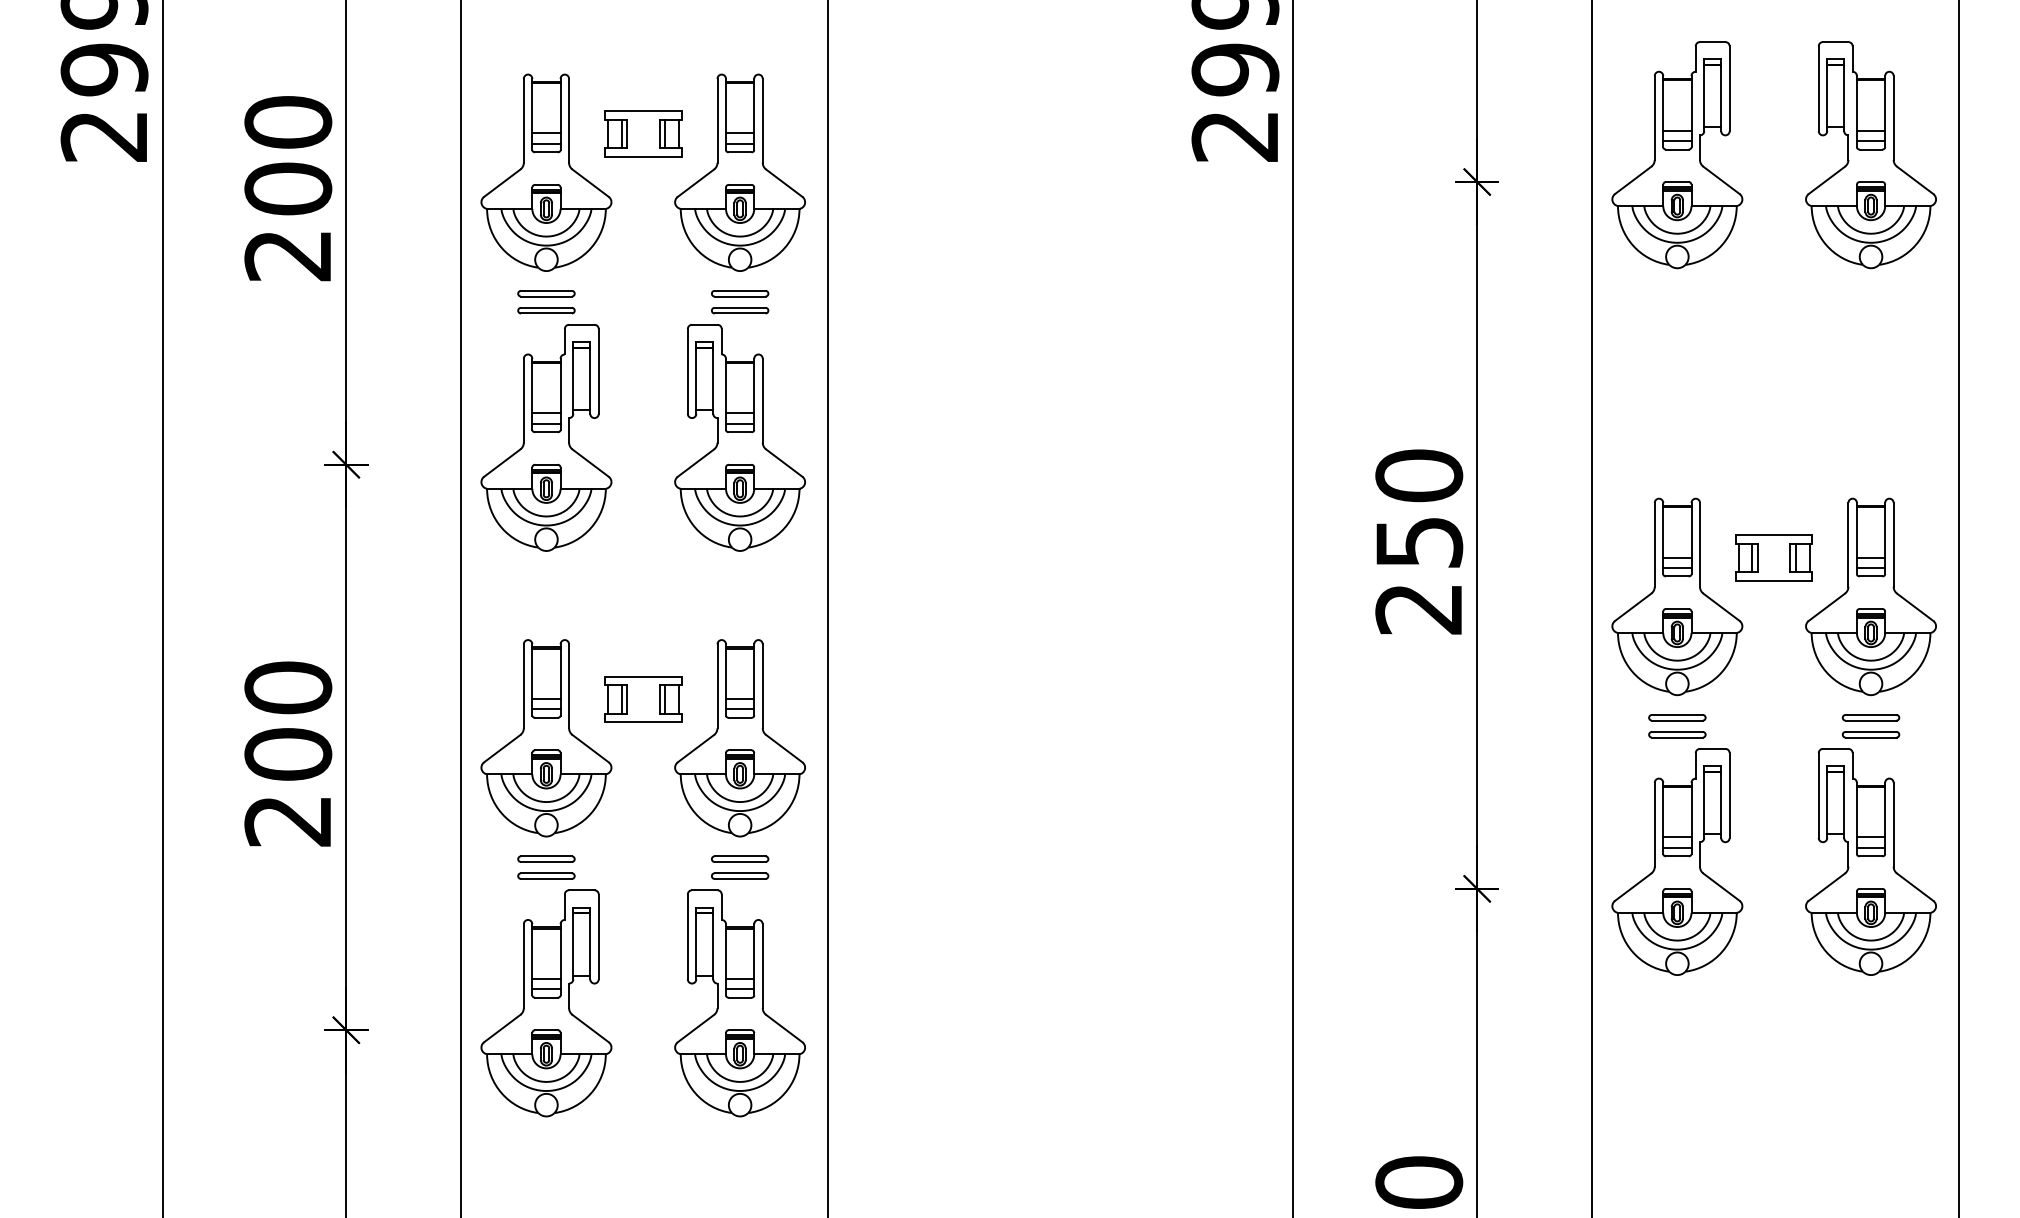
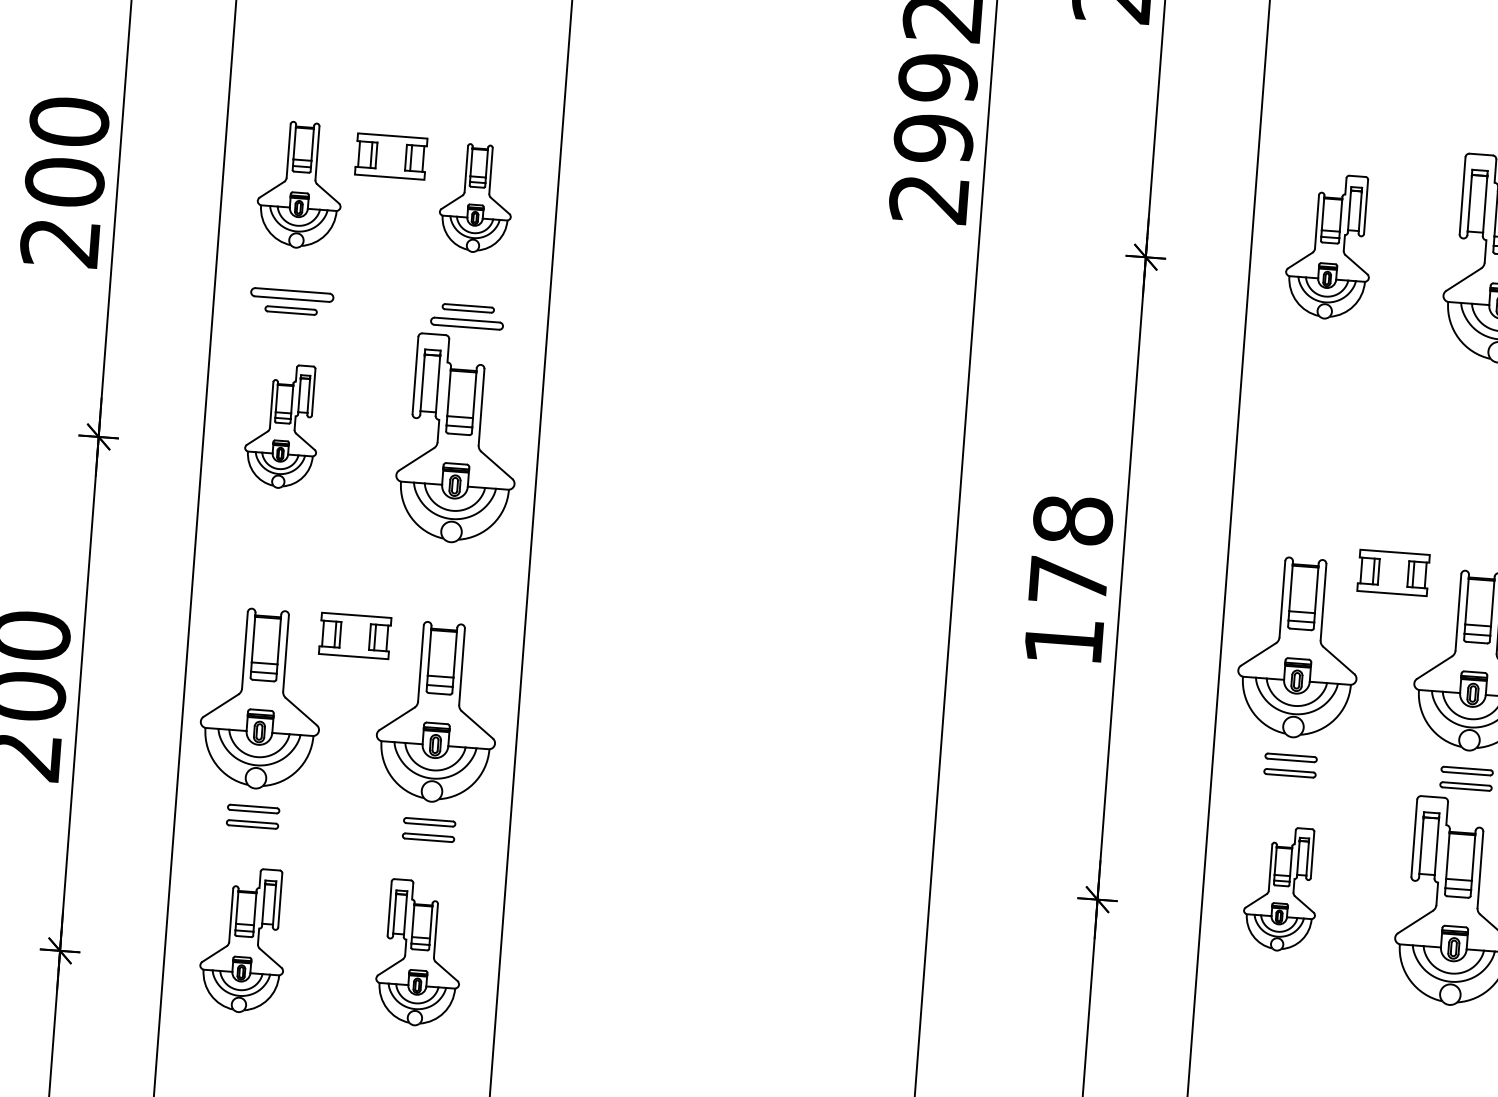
part: (1677, 155) -> (1329, 246), size x0.7
part: (546, 172) -> (300, 185), size x0.7
part: (739, 172) -> (476, 198), size x0.6
part: (546, 293) -> (292, 294), size x1.6
part: (740, 310) -> (467, 323), size x1.4
part: (546, 437) -> (282, 425), size x0.6
text: (1419, 541) -> (1068, 580), 250 -> 178
part: (1773, 557) -> (1392, 572), moved
part: (643, 699) -> (355, 636), moved
part: (1677, 861) -> (1281, 888), size x0.6
part: (546, 1003) -> (243, 940), size x0.7
part: (739, 1003) -> (419, 953), size x0.7

